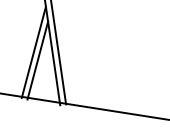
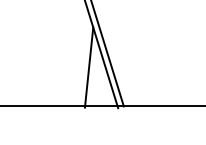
line: (33, 51) -> (83, 59), removed

